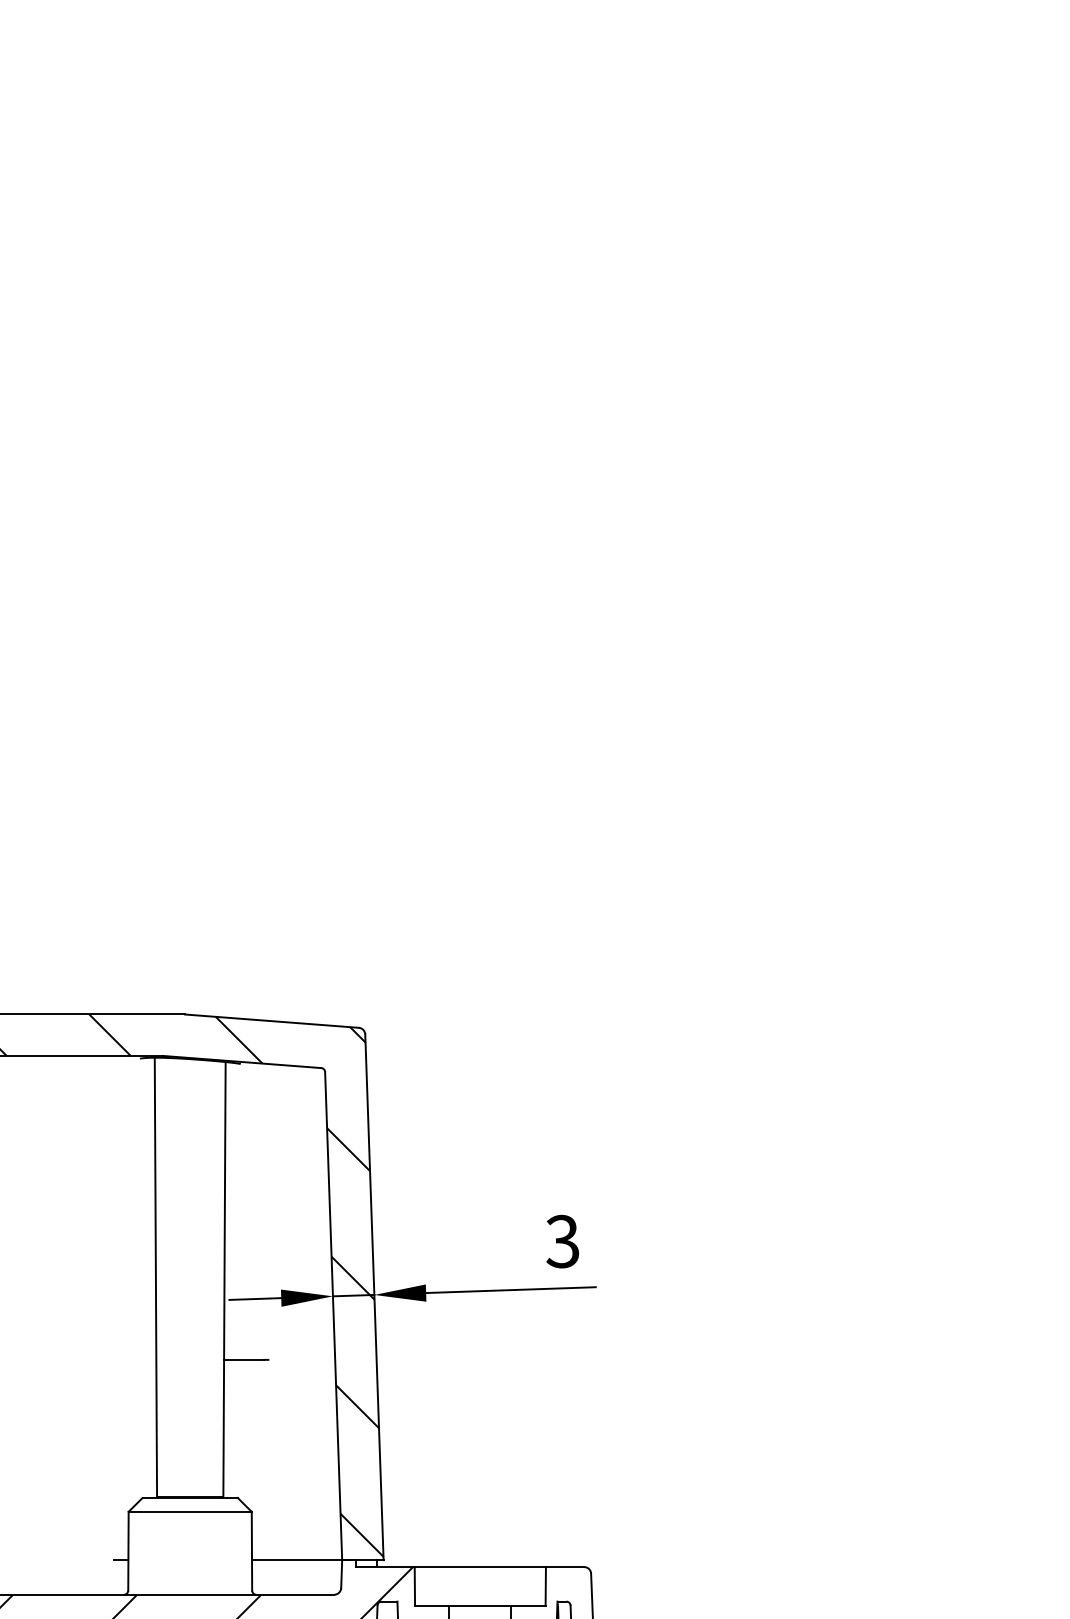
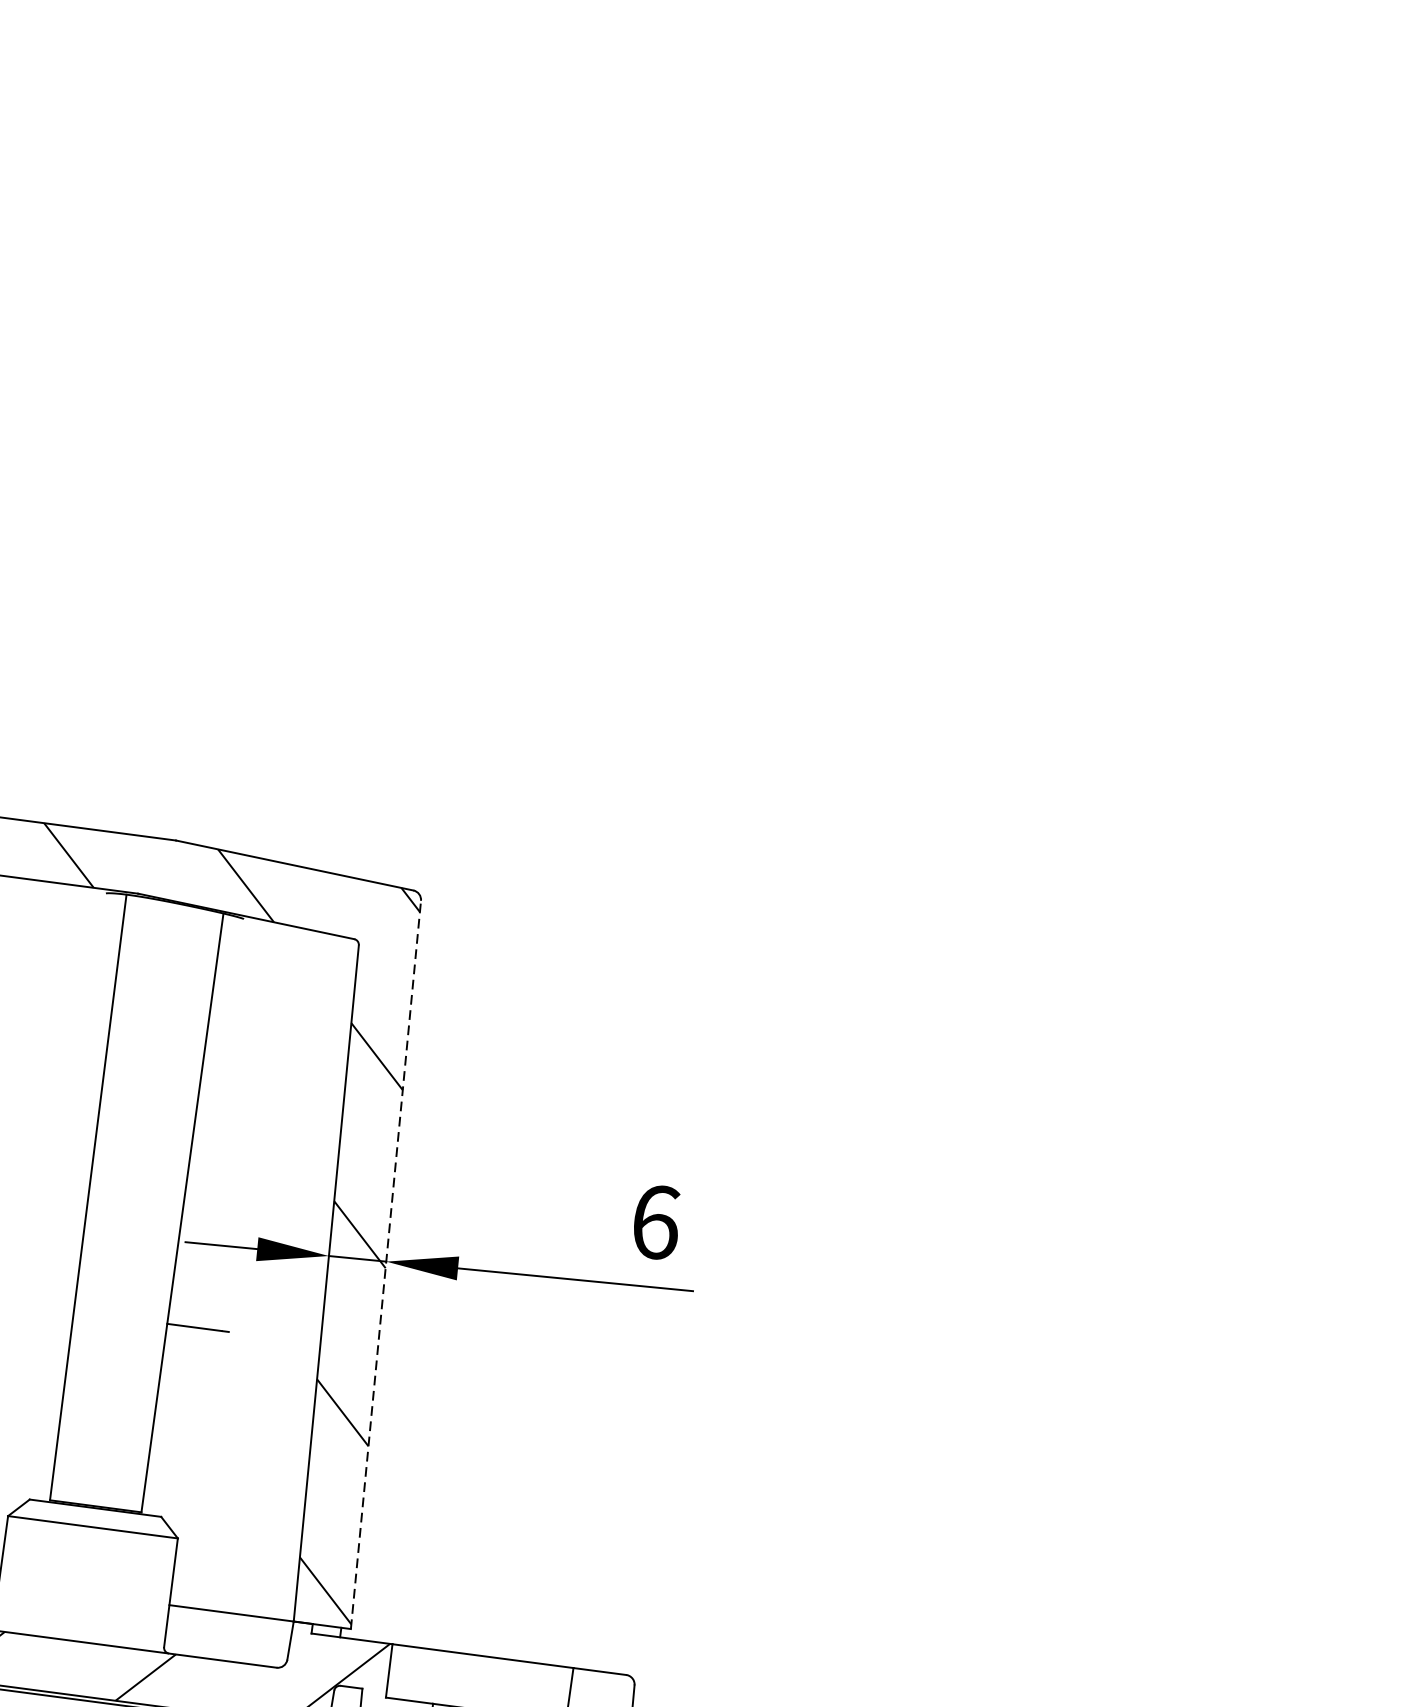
text: (562, 1241) -> (655, 1222), 3 -> 6
line: (374, 1296) -> (386, 1263), solid -> dashed

